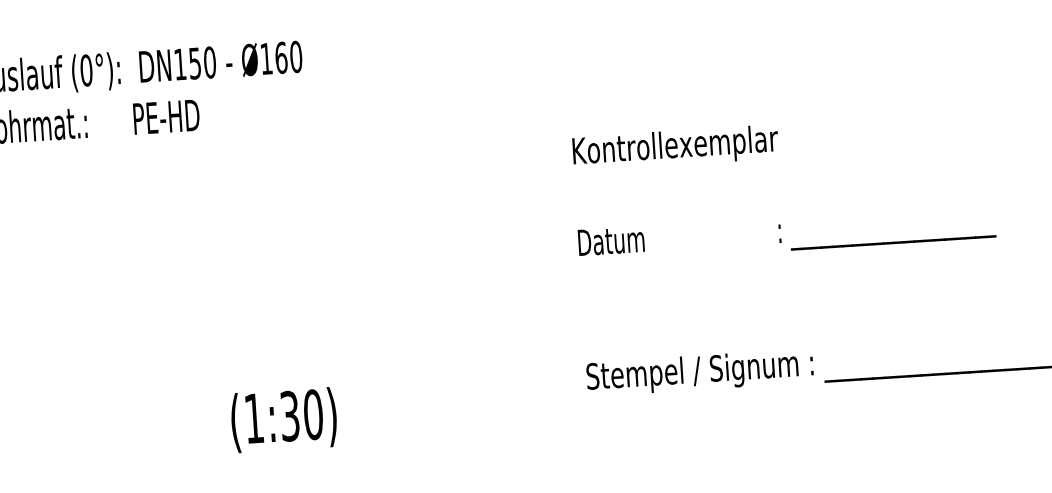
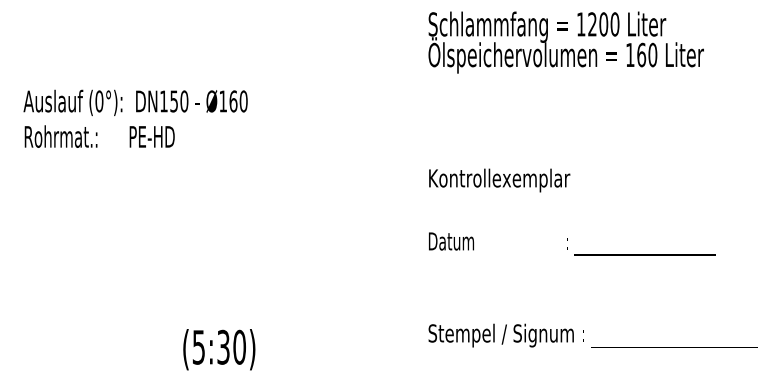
text: (253, 418) -> (198, 347), (1:30) -> (5:30)

